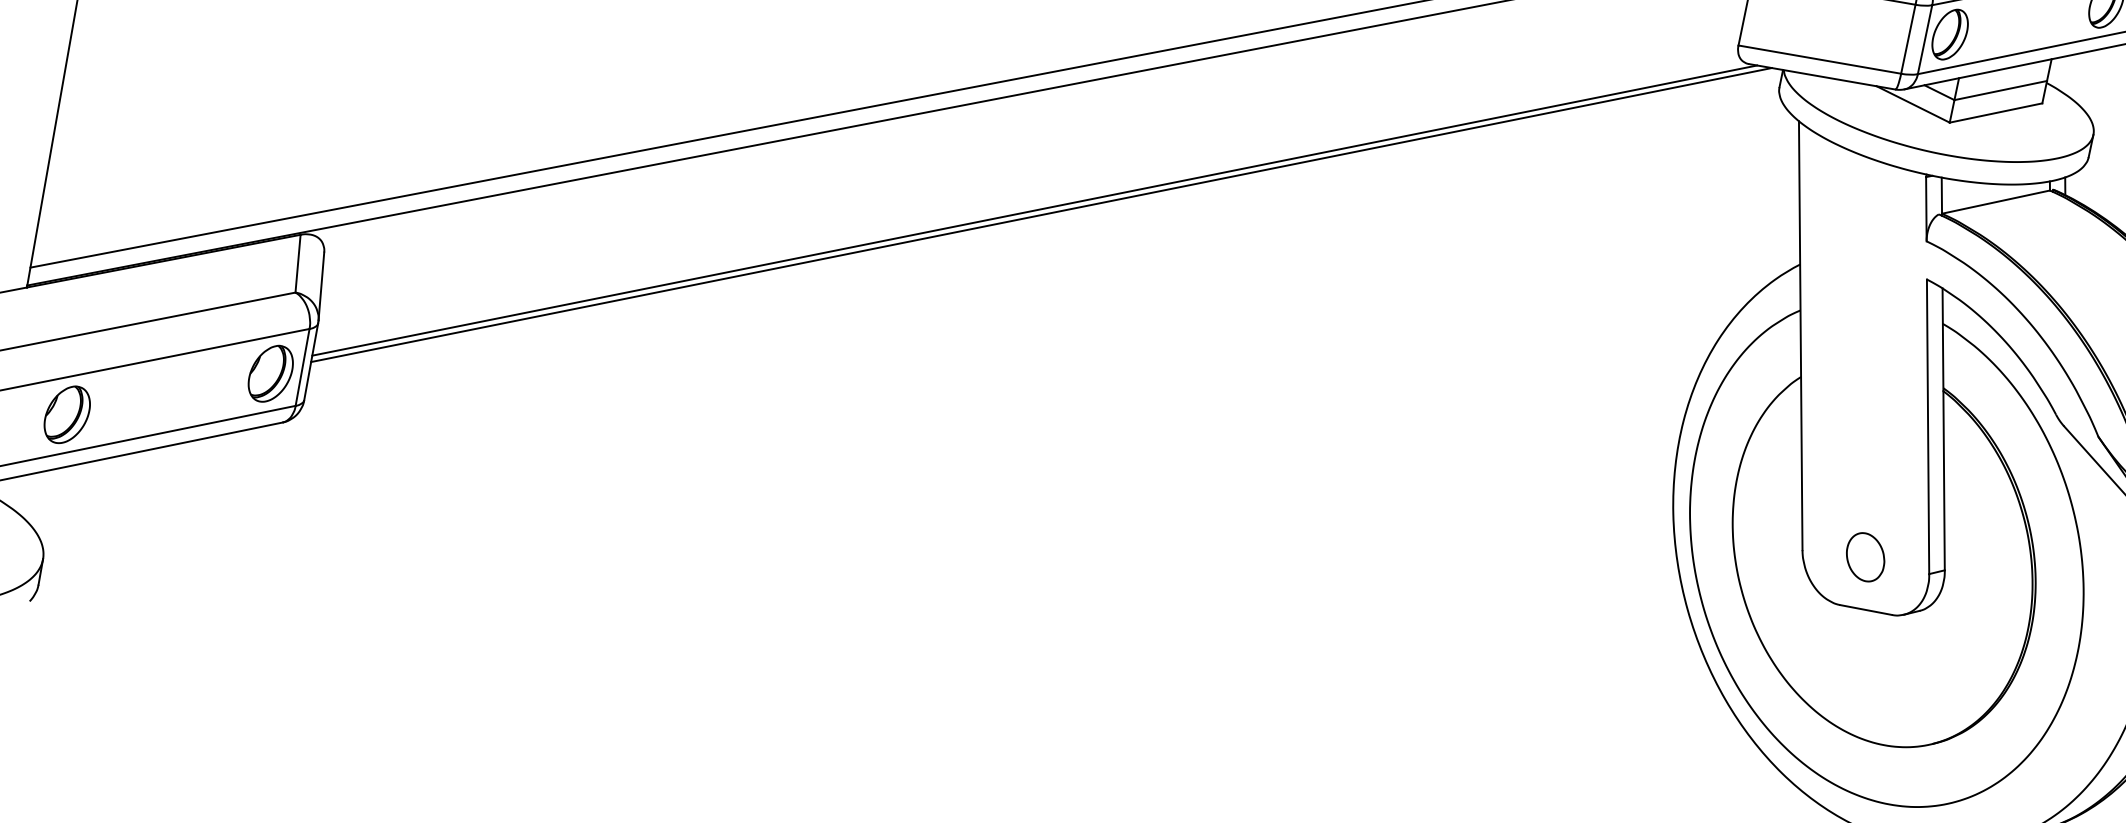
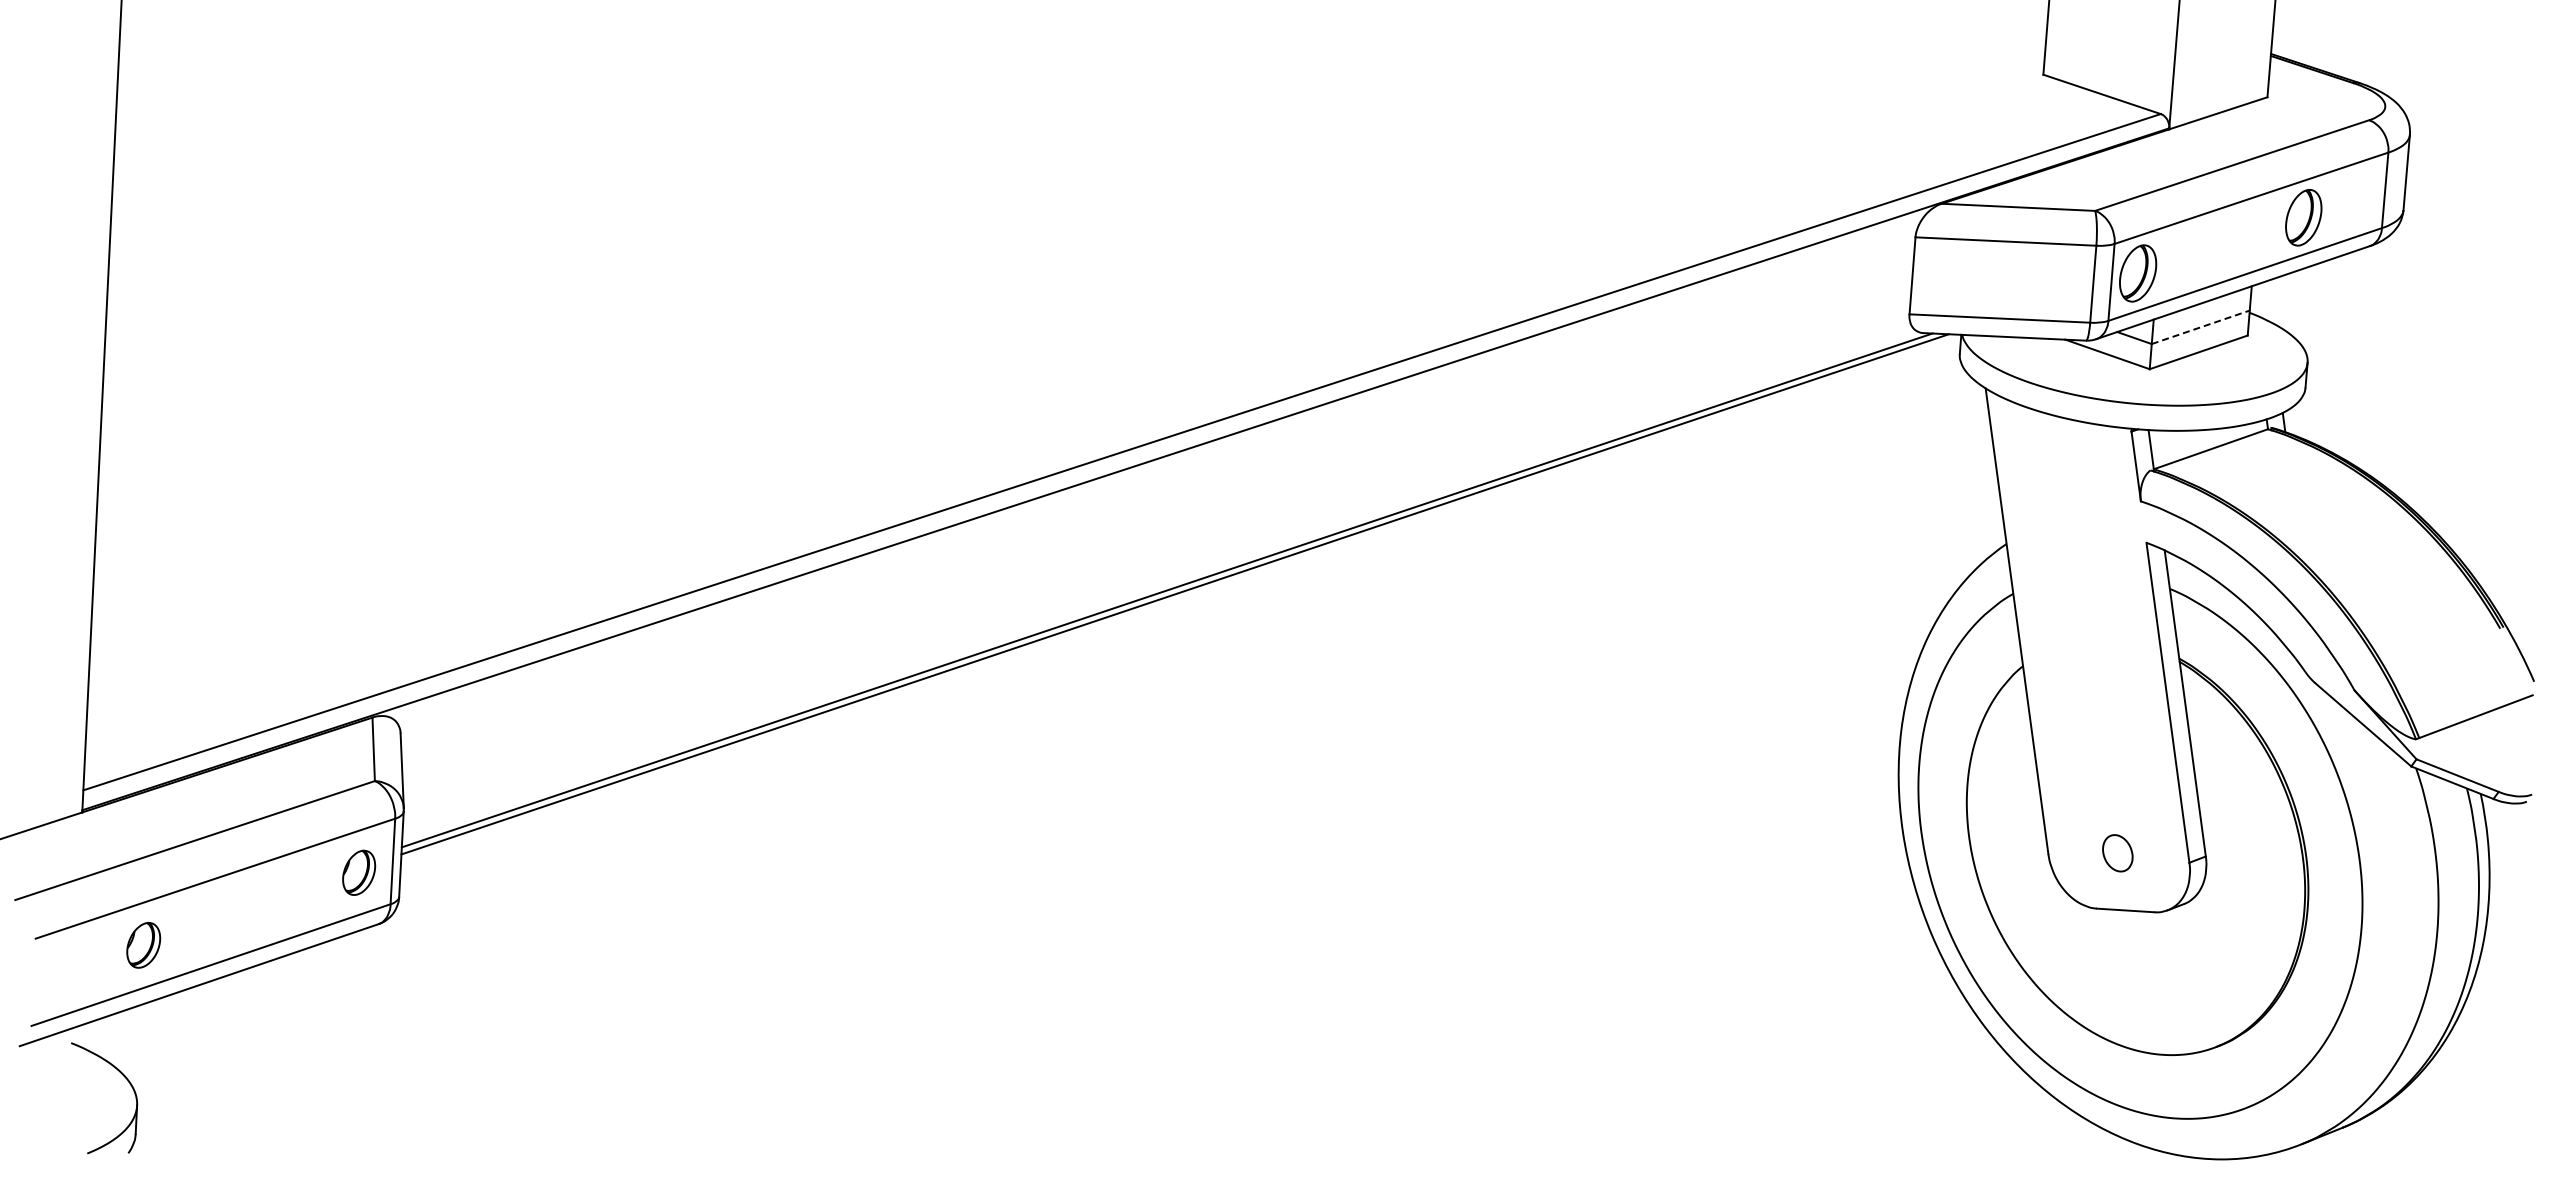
line: (2000, 90) -> (2200, 327), solid -> dashed
part: (270, 373) -> (358, 872), size x0.7
part: (67, 414) -> (143, 945), size x0.7
part: (1865, 557) -> (2117, 853), size x0.7

